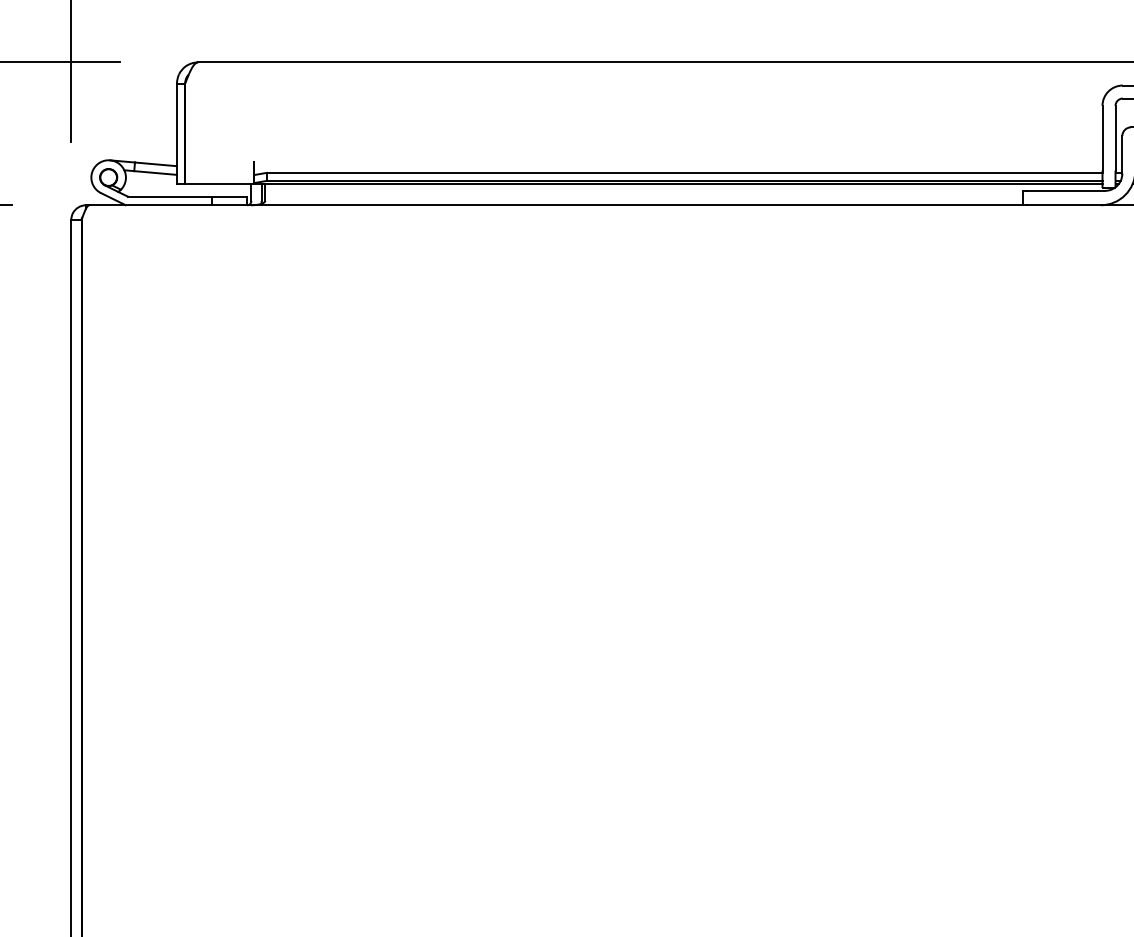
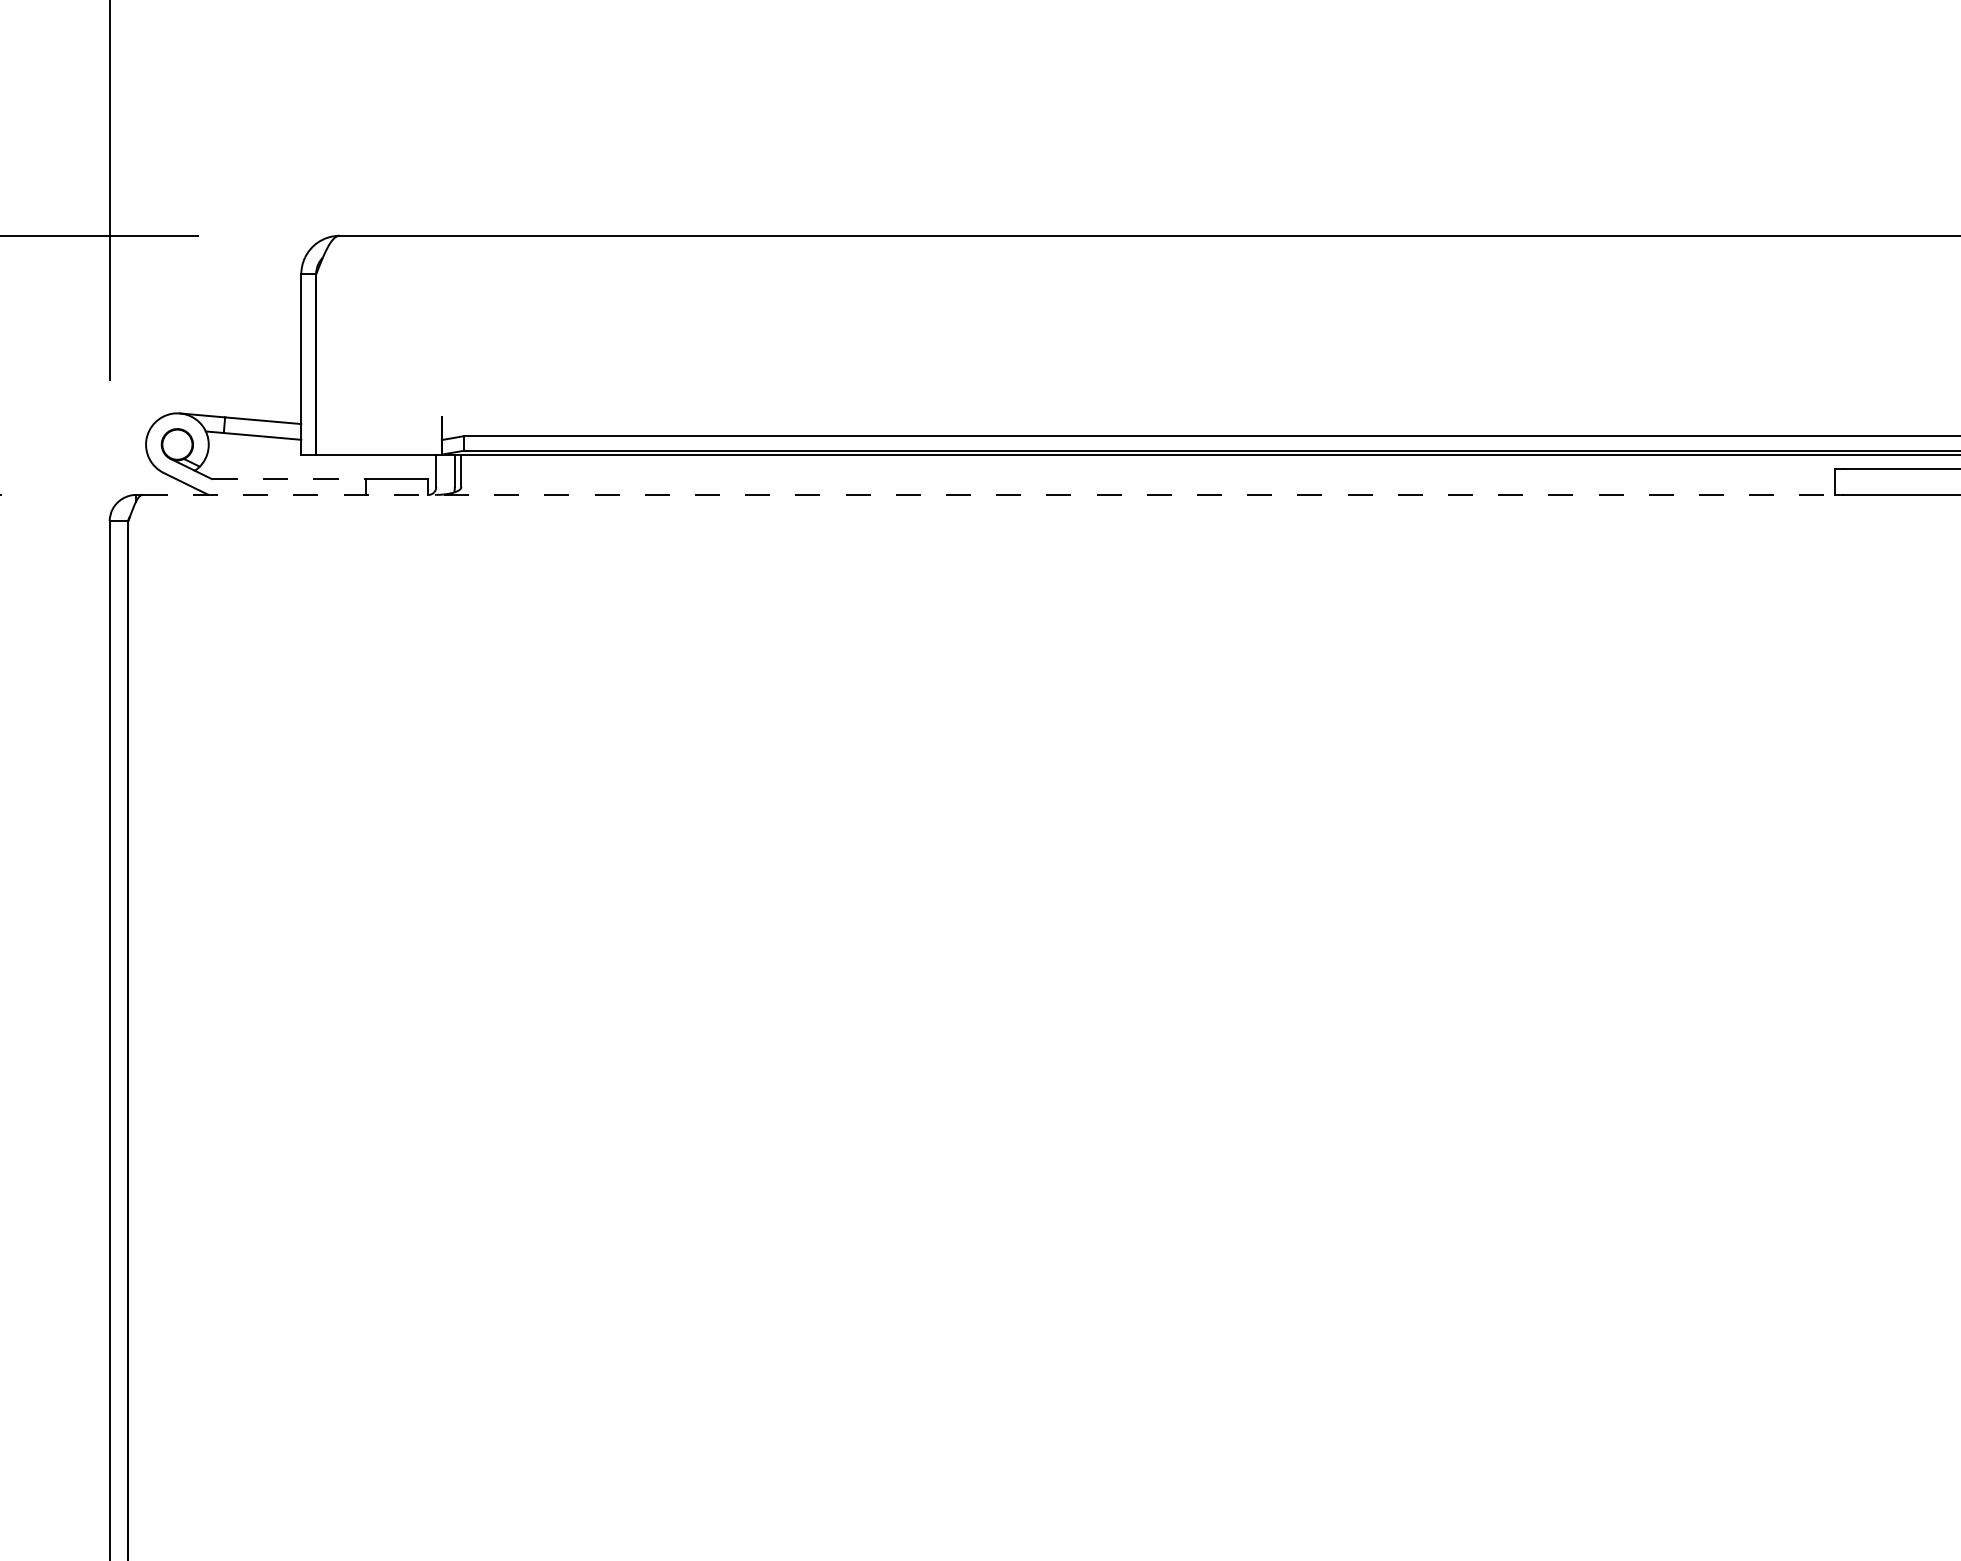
line: (170, 196) -> (289, 479), solid -> dashed
line: (556, 205) -> (989, 495), solid -> dashed

